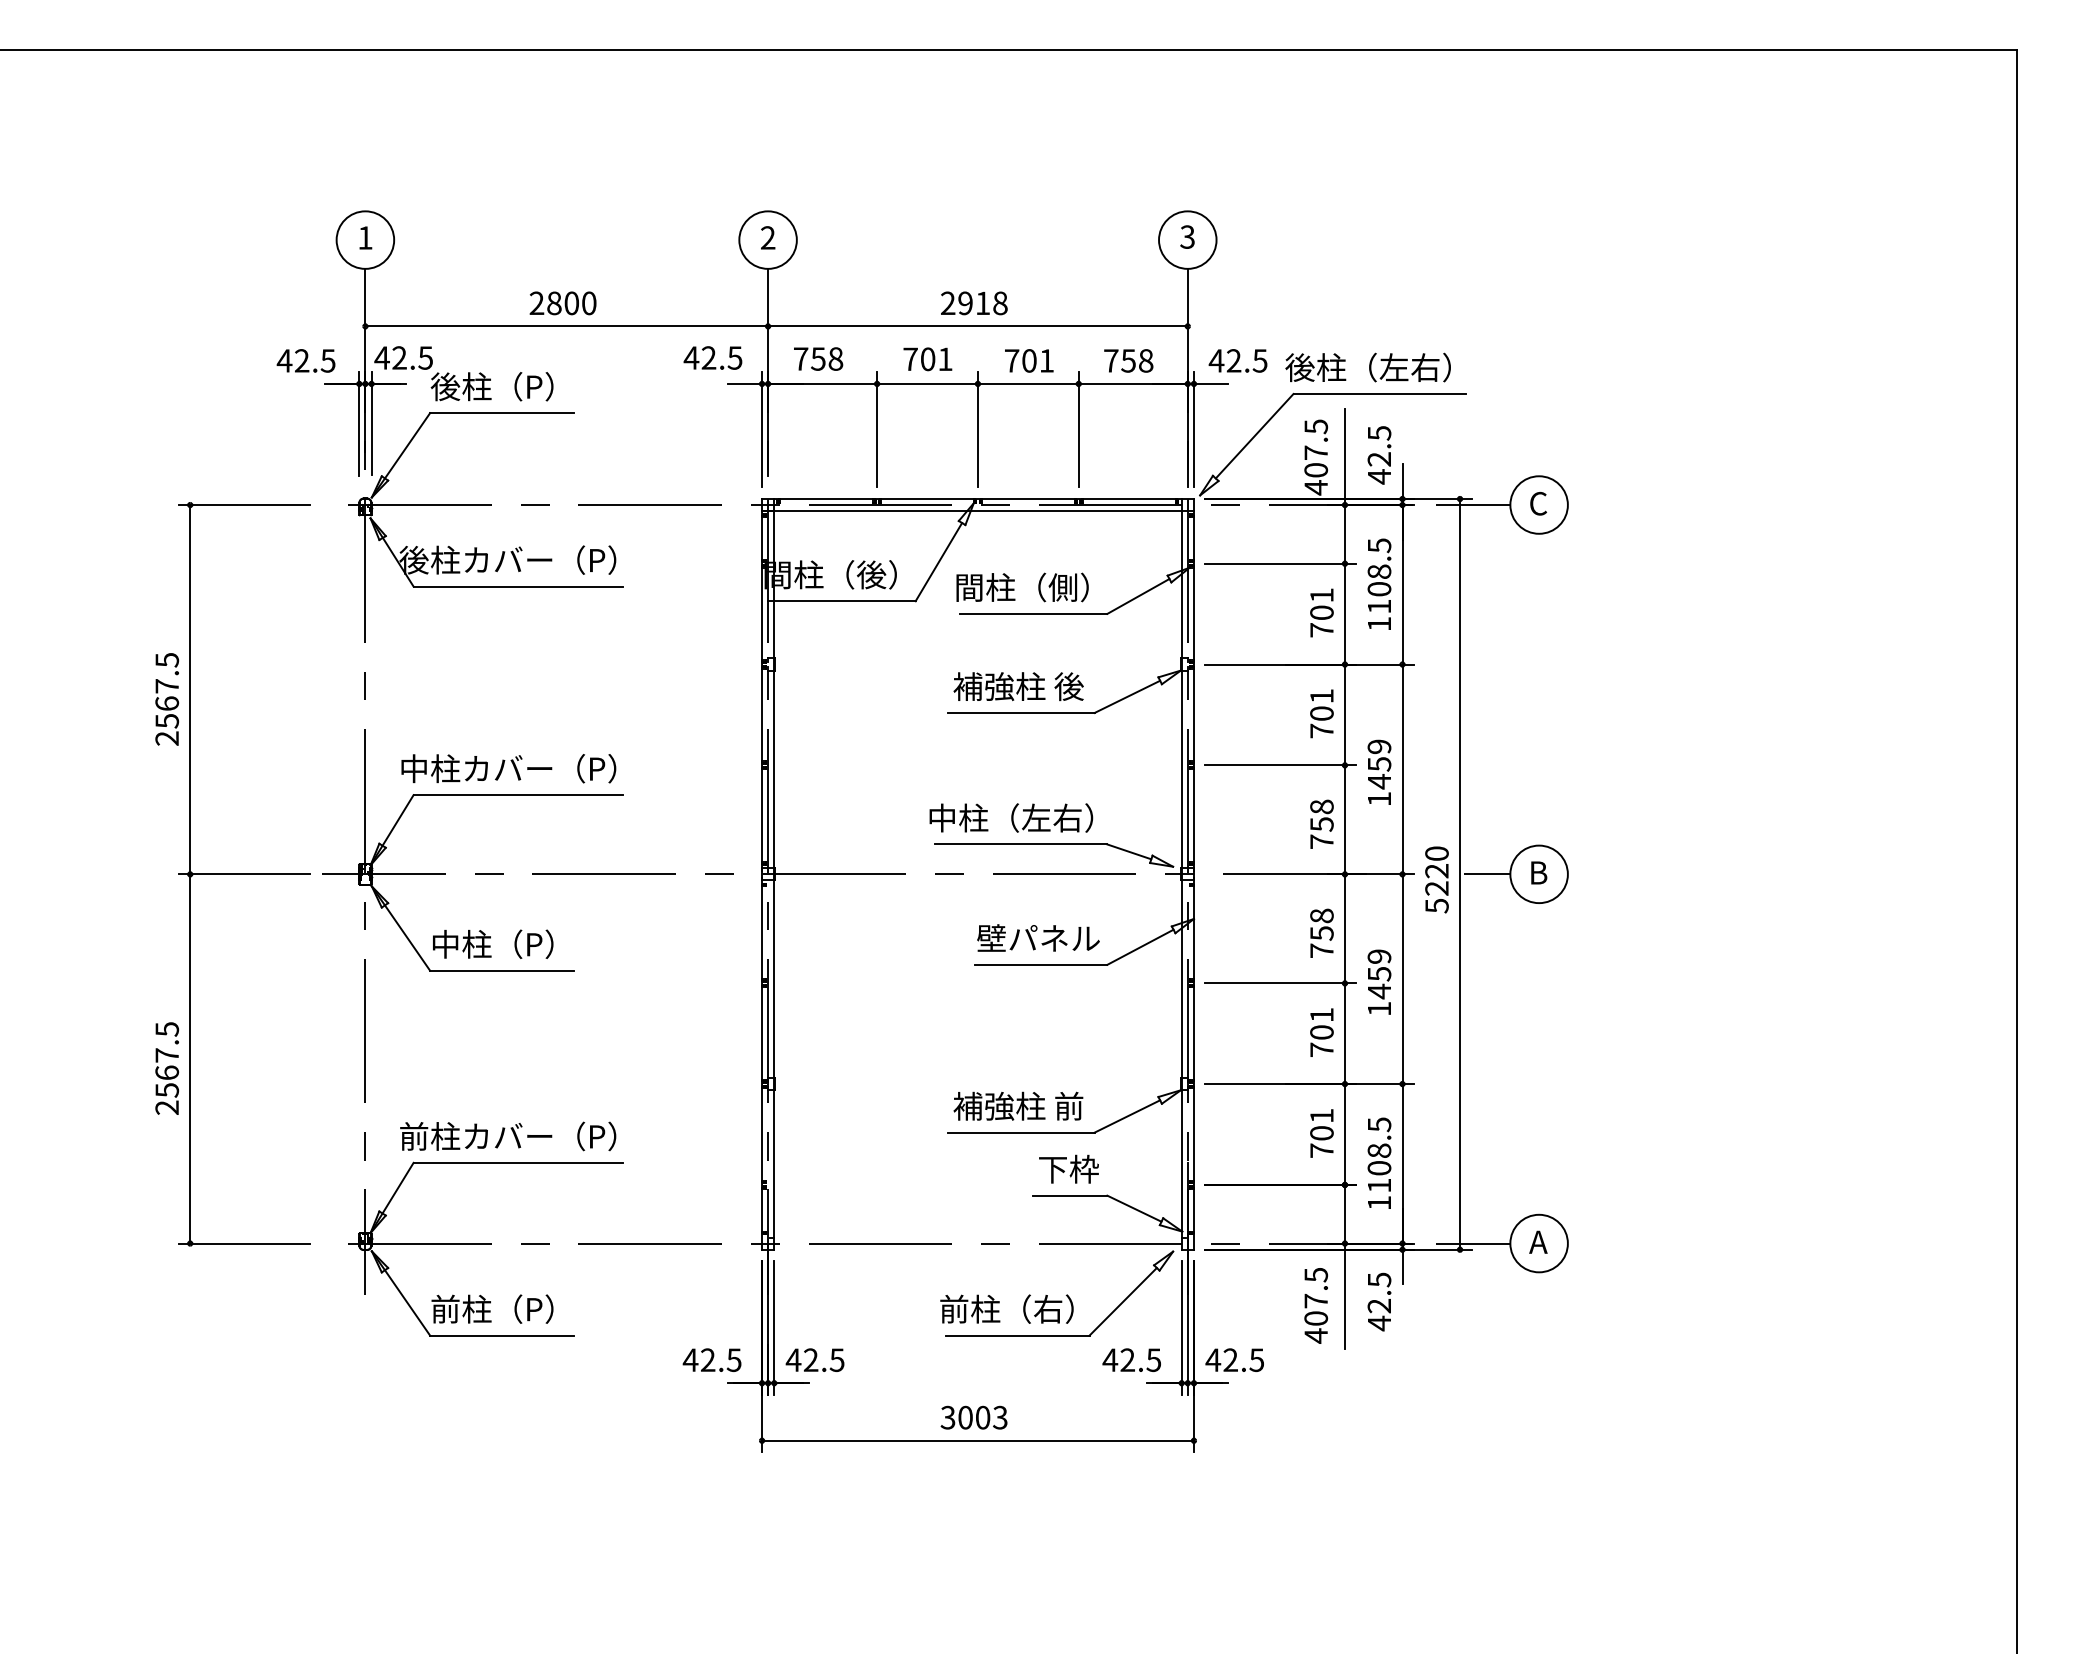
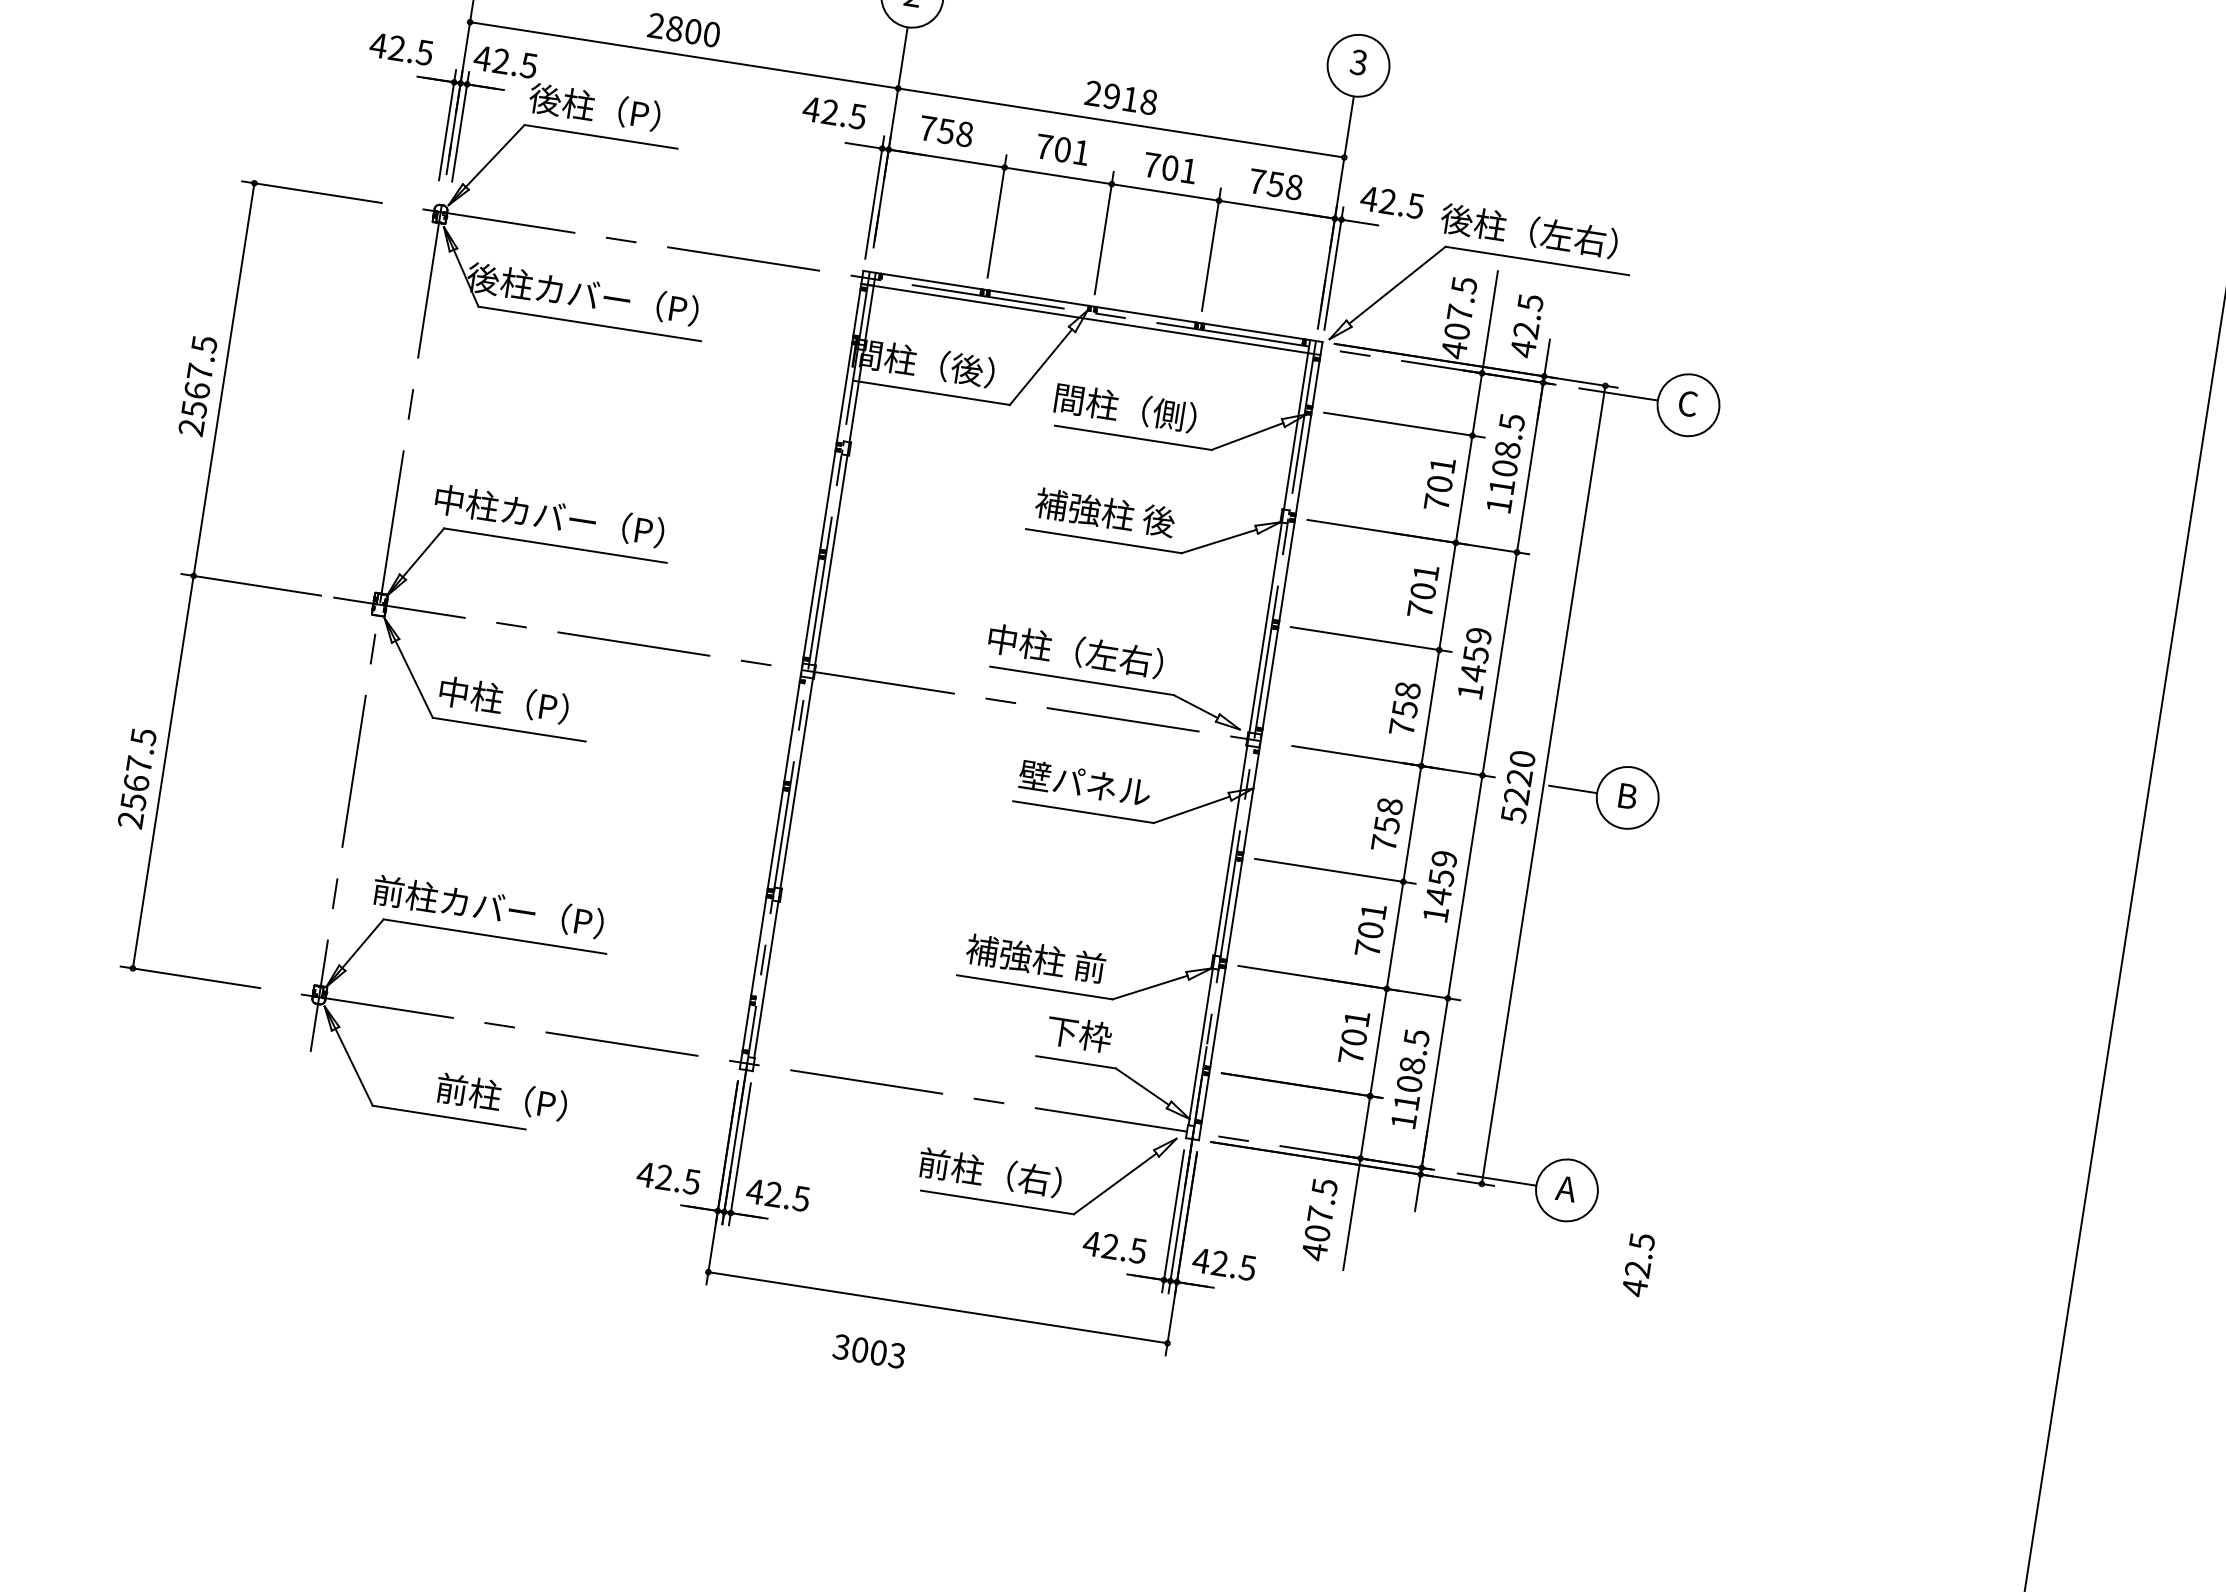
text: (1379, 1301) -> (1638, 1264), moved
text: (492, 1308) -> (502, 1096), moved
text: (973, 1417) -> (868, 1351), moved

